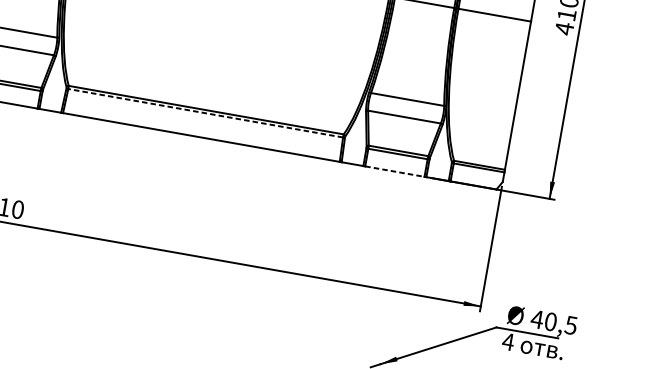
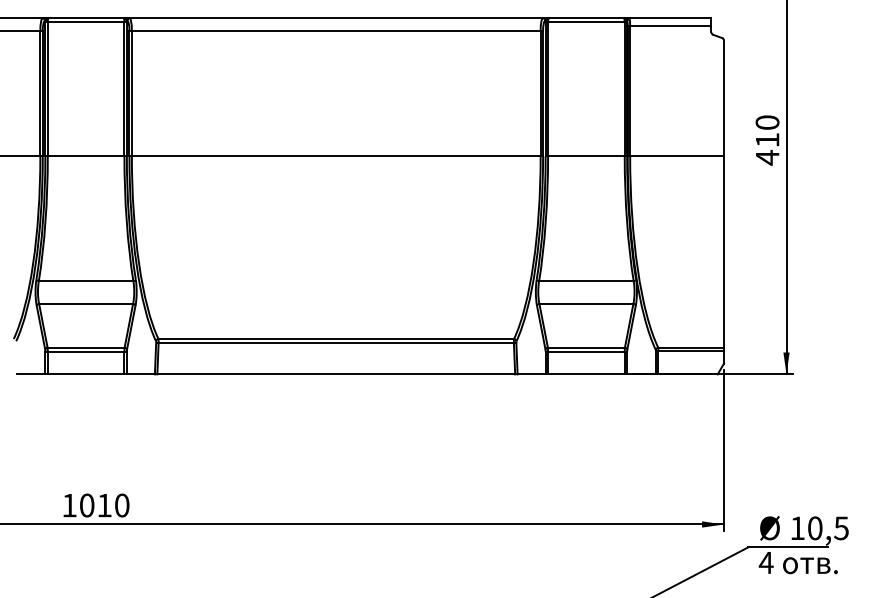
line: (205, 113) -> (336, 343), dashed -> solid
line: (394, 171) -> (586, 374), dashed -> solid
text: (537, 318) -> (797, 527), 40,5 -> 10,5

